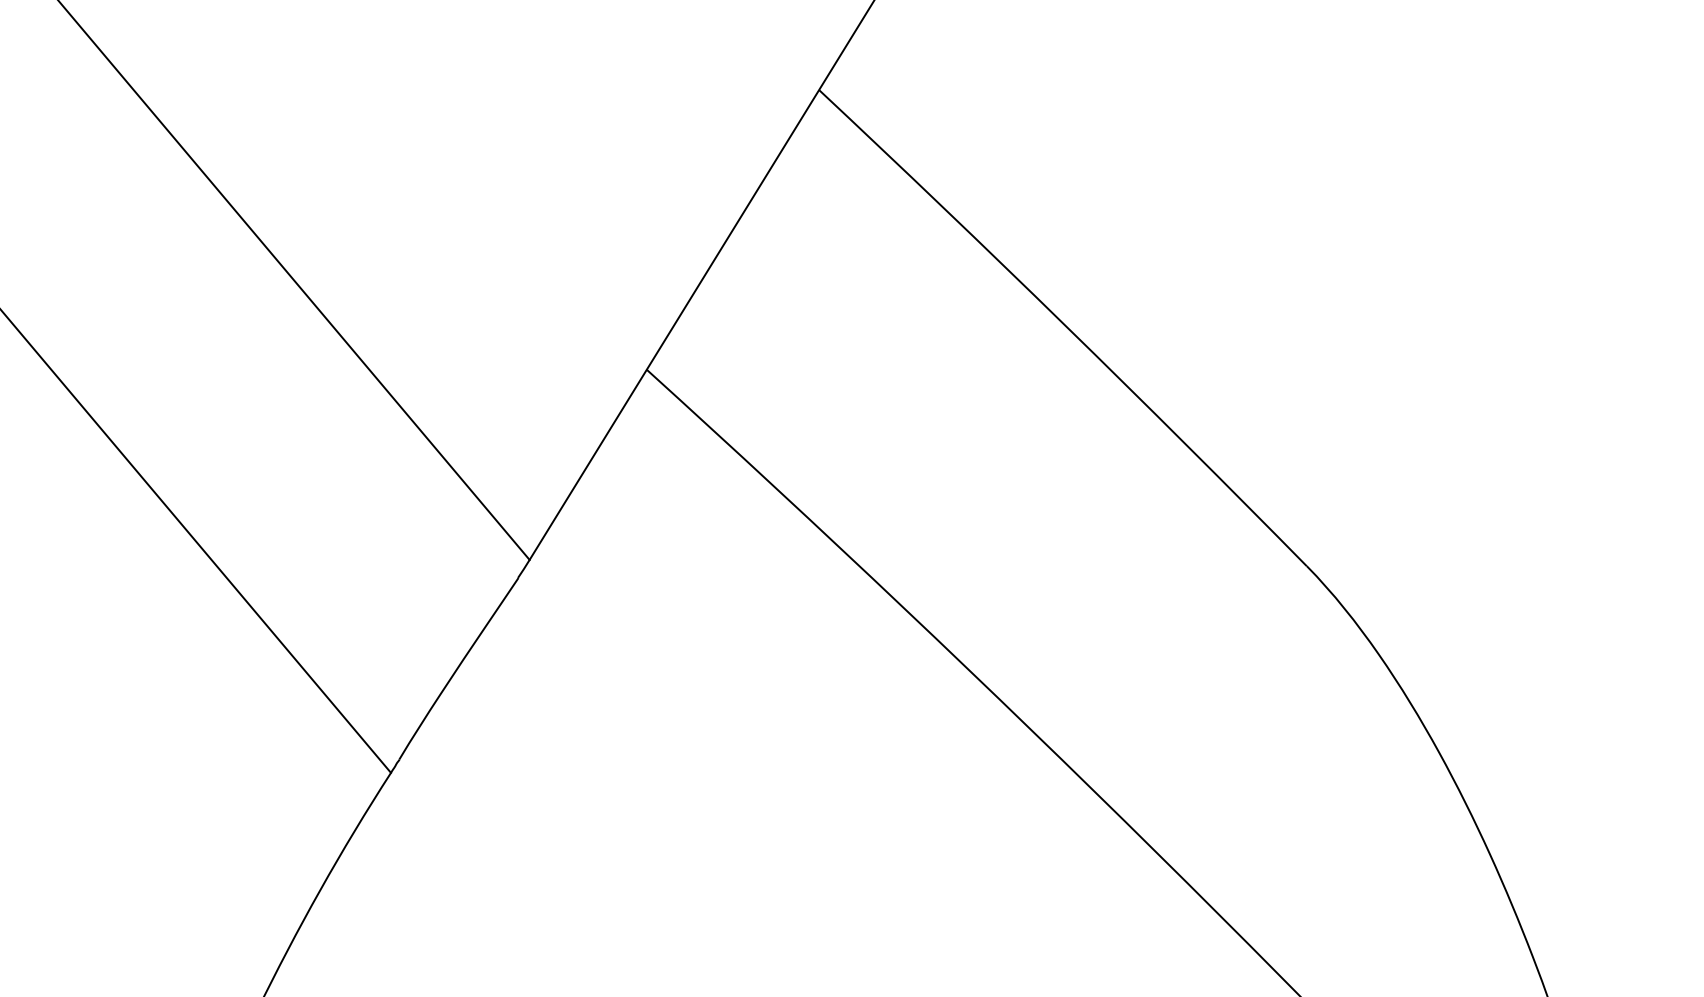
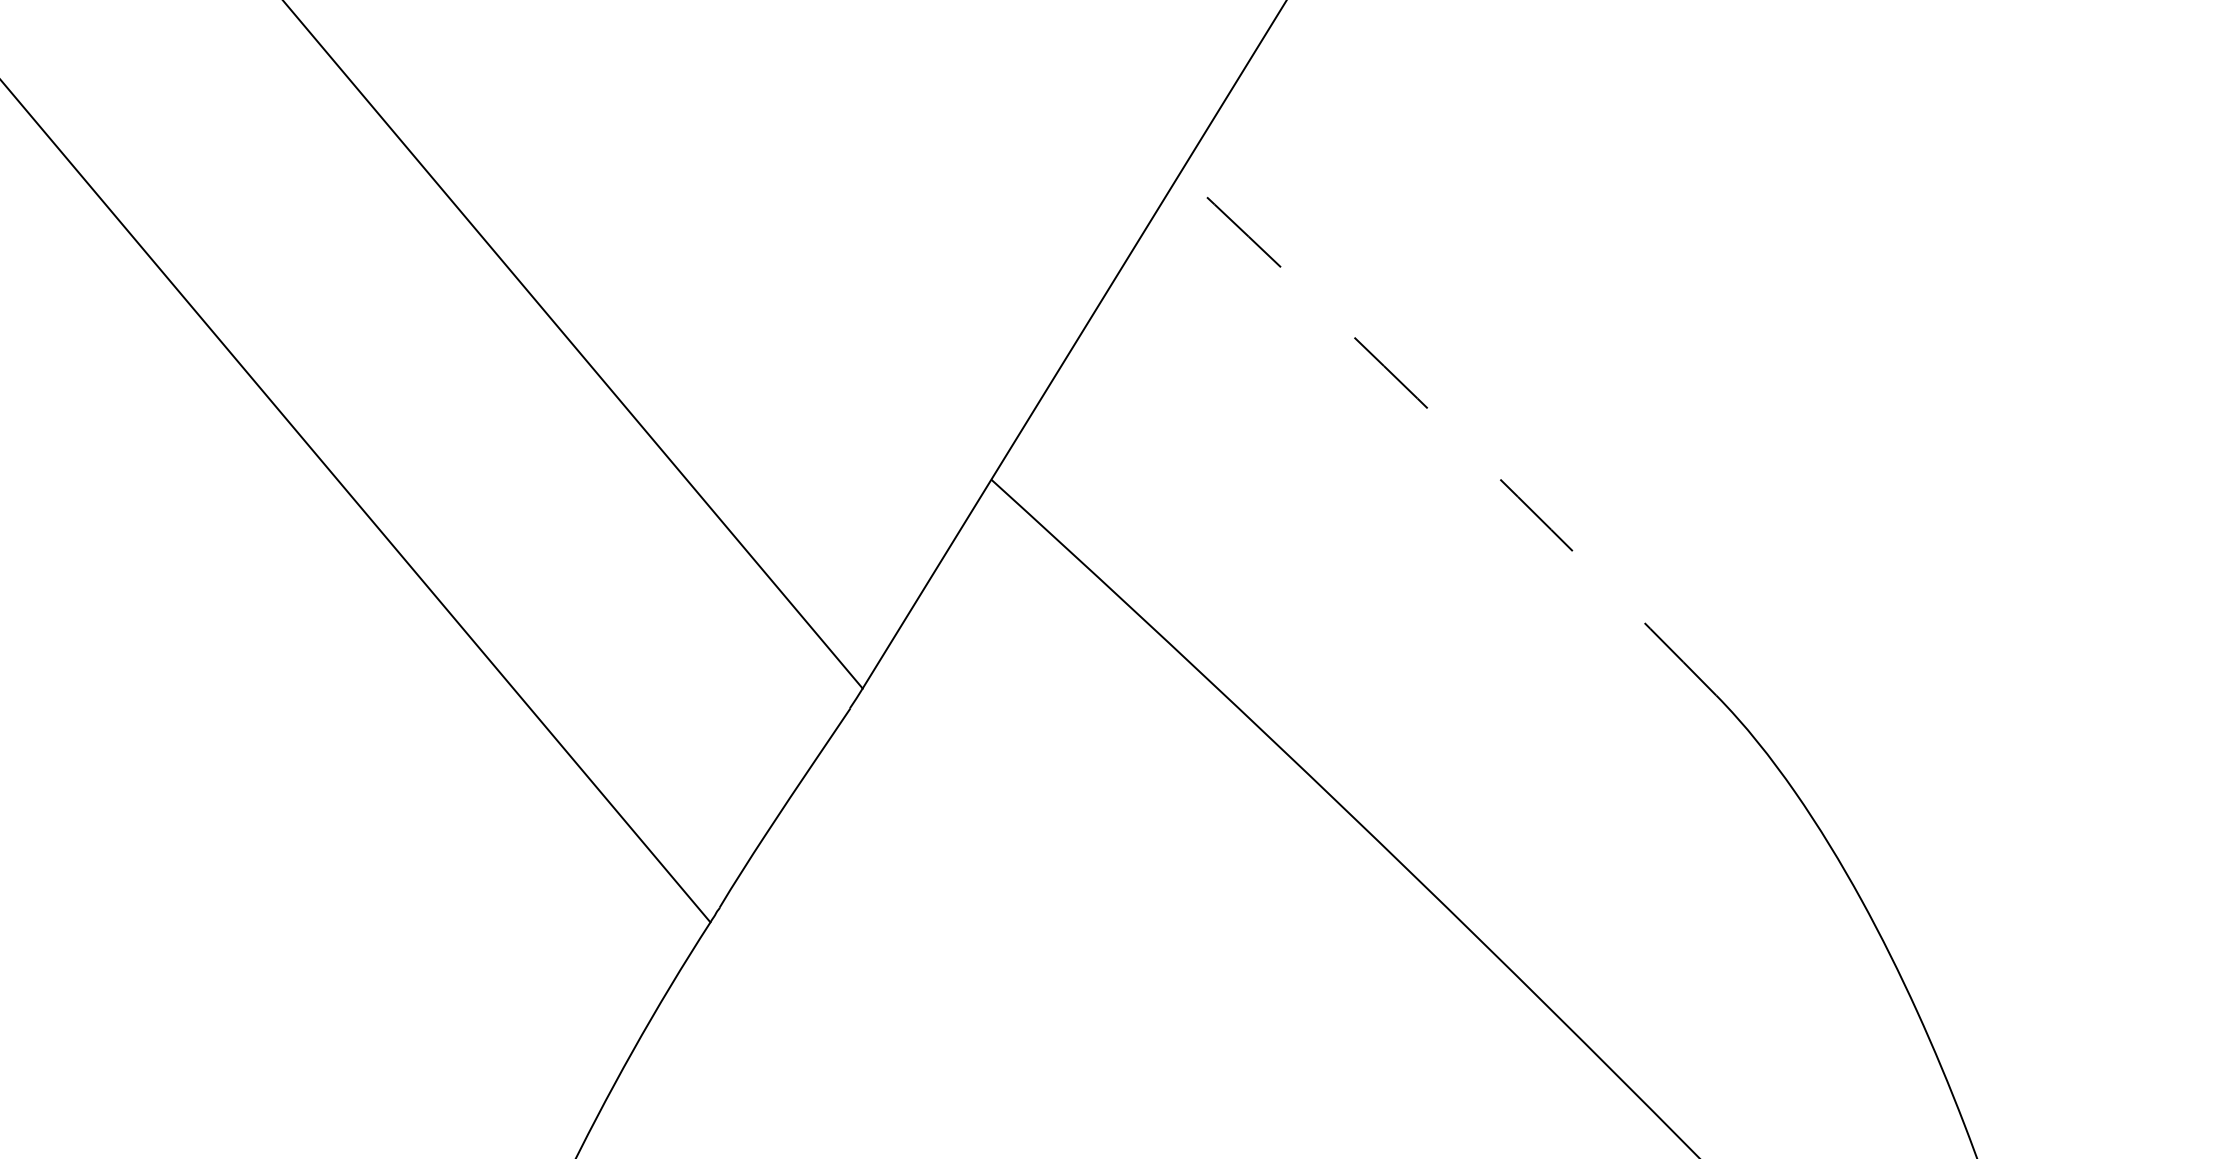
arc: (1065, 325) -> (1451, 431), solid -> dashed

